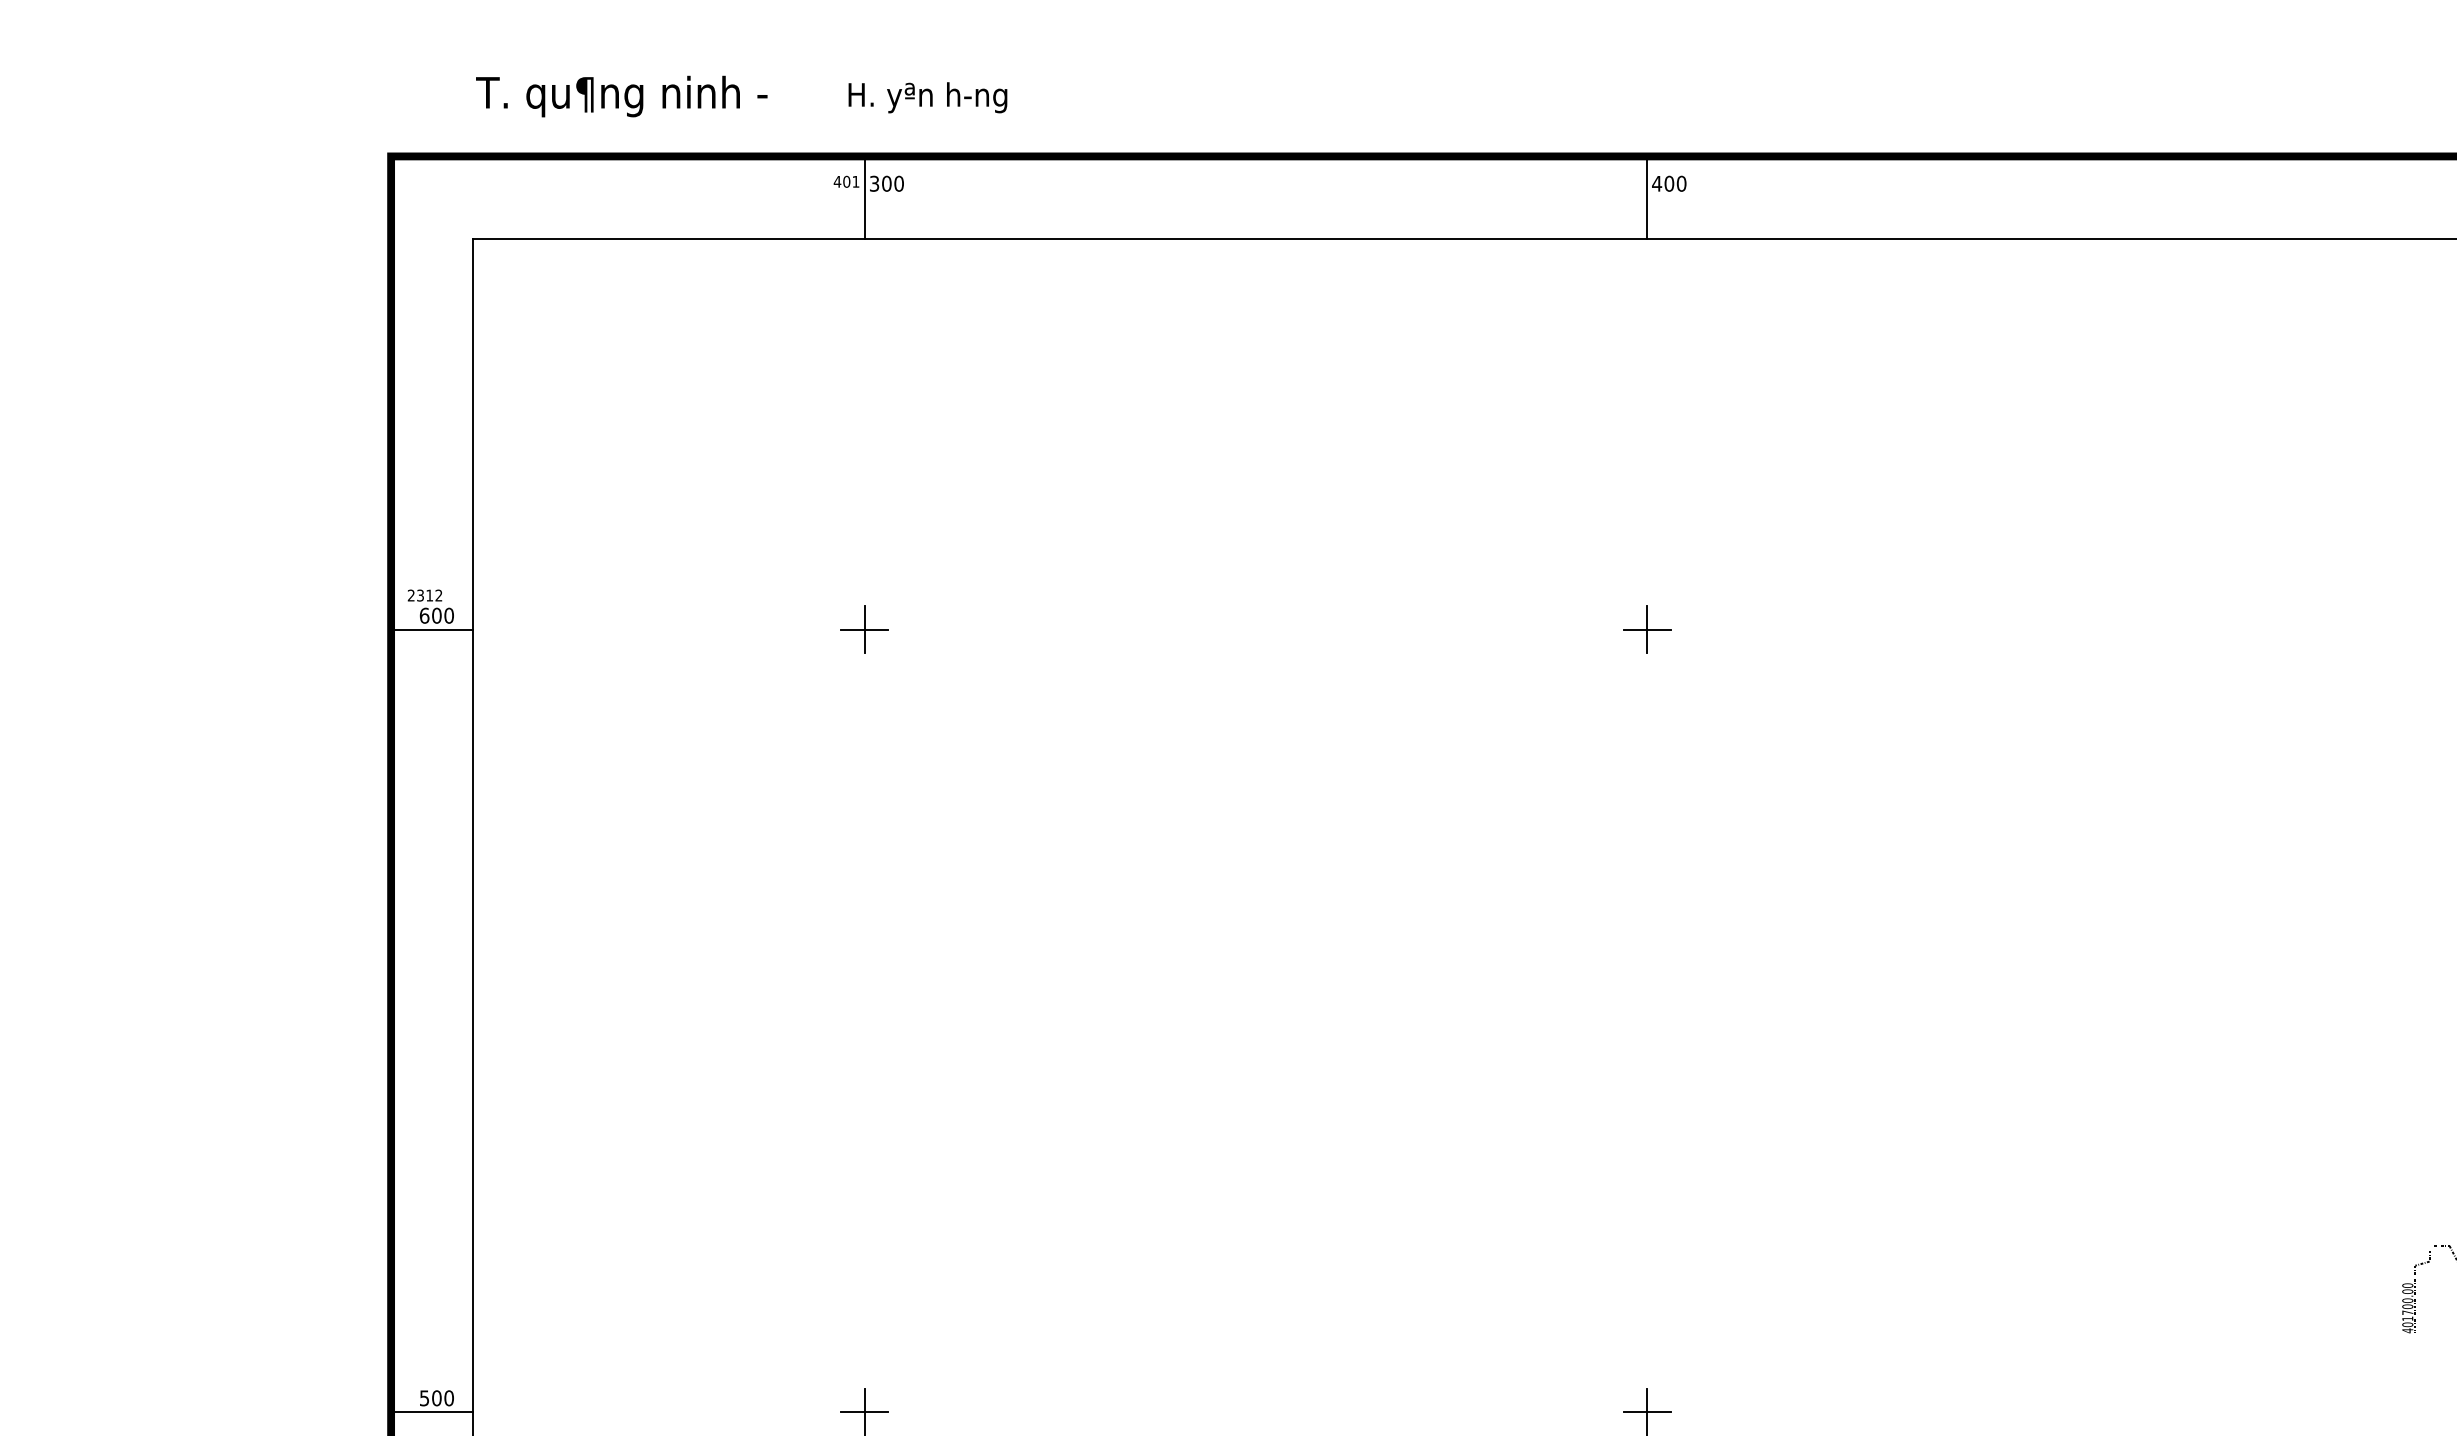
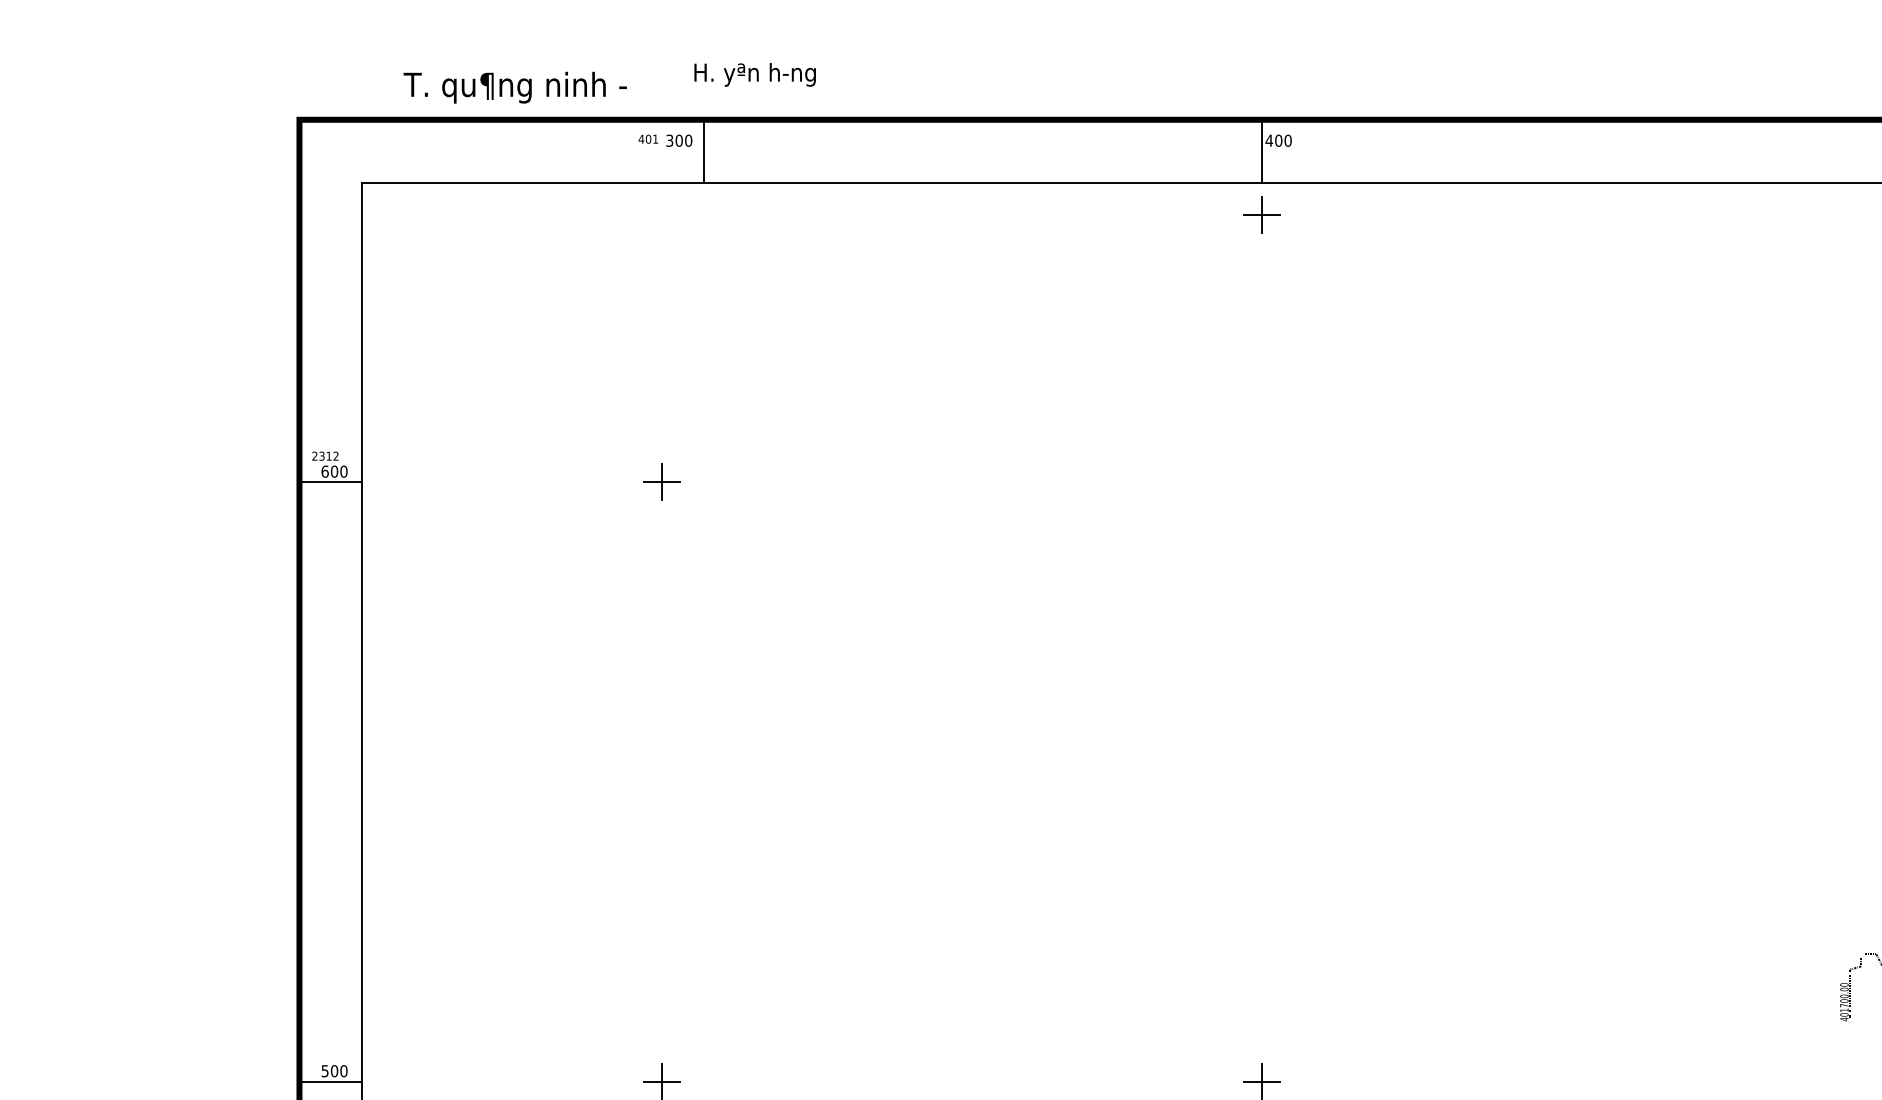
text: (621, 96) -> (515, 87), moved
text: (927, 97) -> (754, 74), moved
line: (864, 197) -> (704, 151), moved
part: (1647, 629) -> (1261, 214), moved

